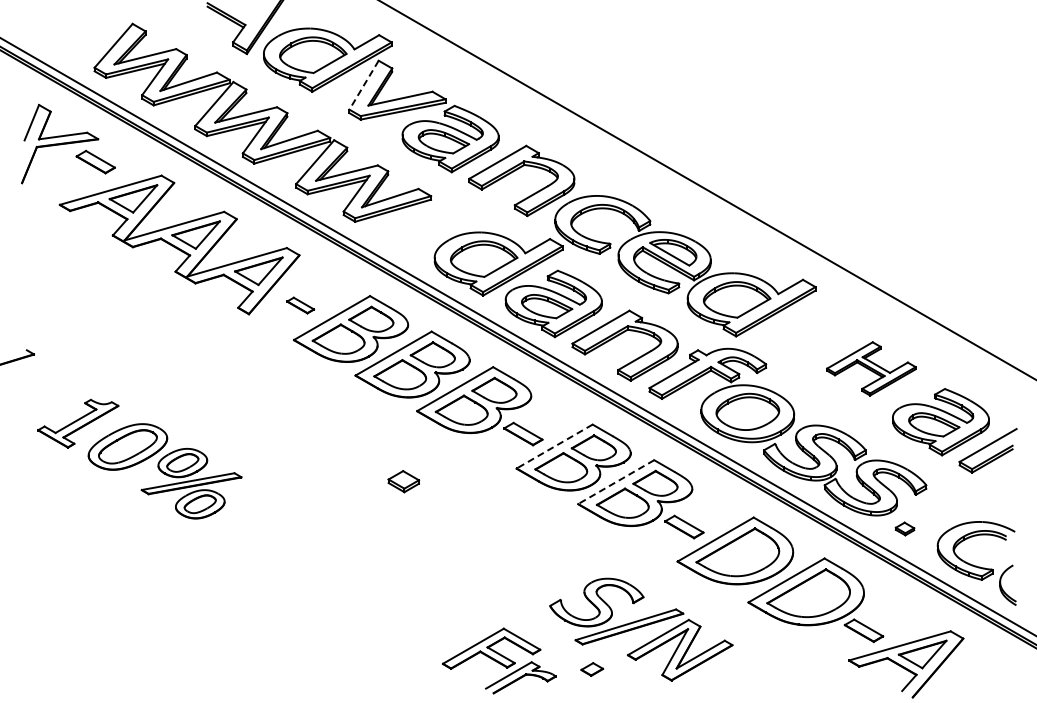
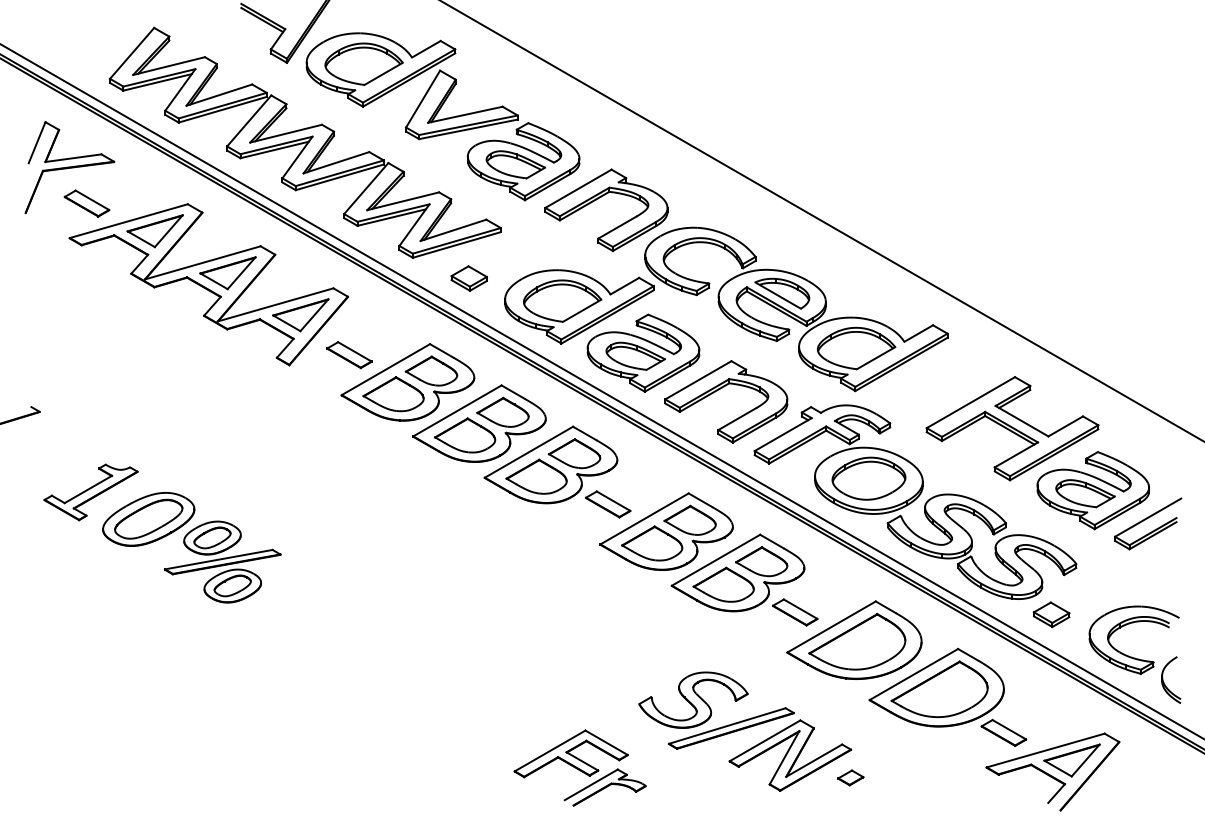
line: (364, 85) -> (423, 99), dashed -> solid
part: (95, 161) -> (86, 202), moved
part: (300, 305) -> (349, 355), size x1.43
part: (871, 368) -> (1012, 428), size x1.67
line: (554, 446) -> (644, 518), dashed -> solid
part: (403, 481) -> (468, 278), moved
line: (616, 482) -> (716, 560), dashed -> solid
part: (904, 528) -> (1050, 614), size x1.67
part: (592, 669) -> (851, 777), moved

